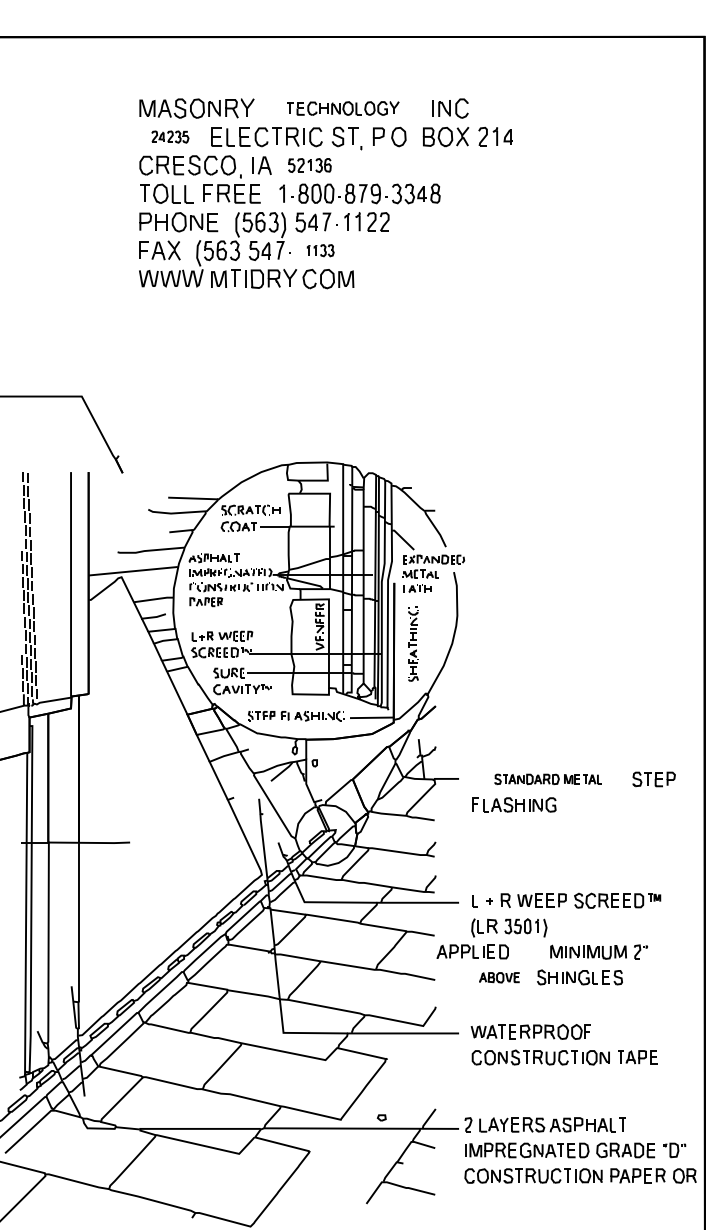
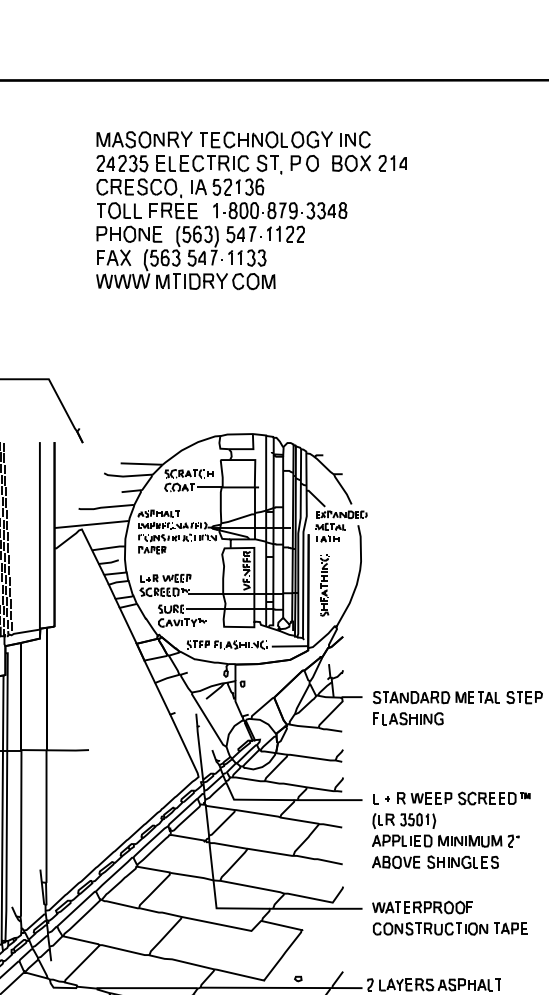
part: (343, 108) -> (266, 139), size x1.43
part: (170, 136) -> (122, 163), size x1.67
part: (309, 165) -> (238, 187), size x1.43
part: (320, 250) -> (247, 257), size x1.67
part: (547, 779) -> (436, 697), size x1.43
part: (472, 951) -> (401, 840), moved
part: (499, 977) -> (396, 862), size x1.43

